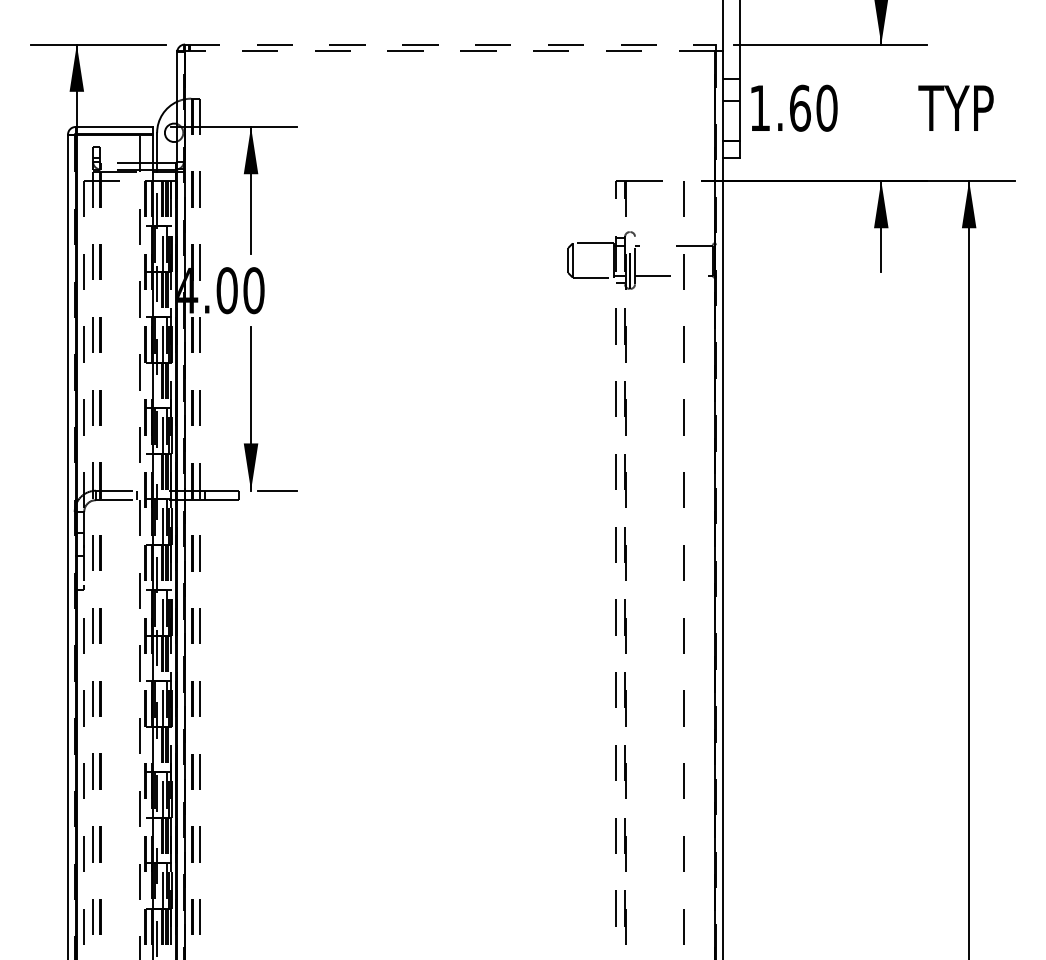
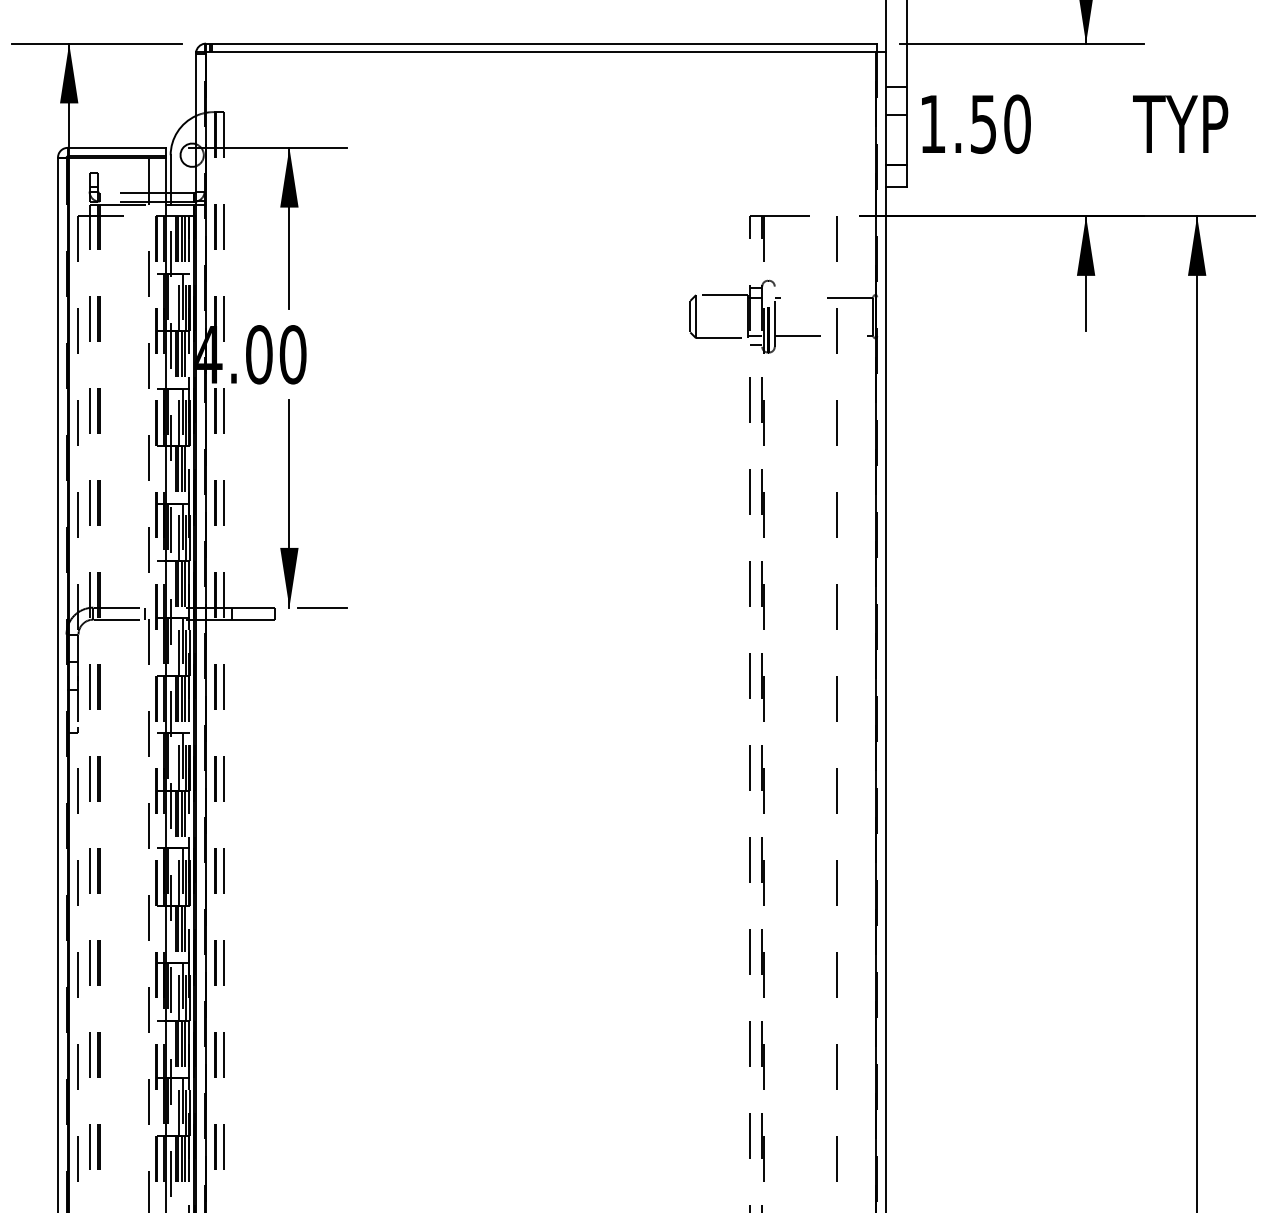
line: (450, 44) -> (541, 43), dashed -> solid
line: (449, 51) -> (540, 52), dashed -> solid
text: (800, 107) -> (983, 123), 1.60 -> 1.50

